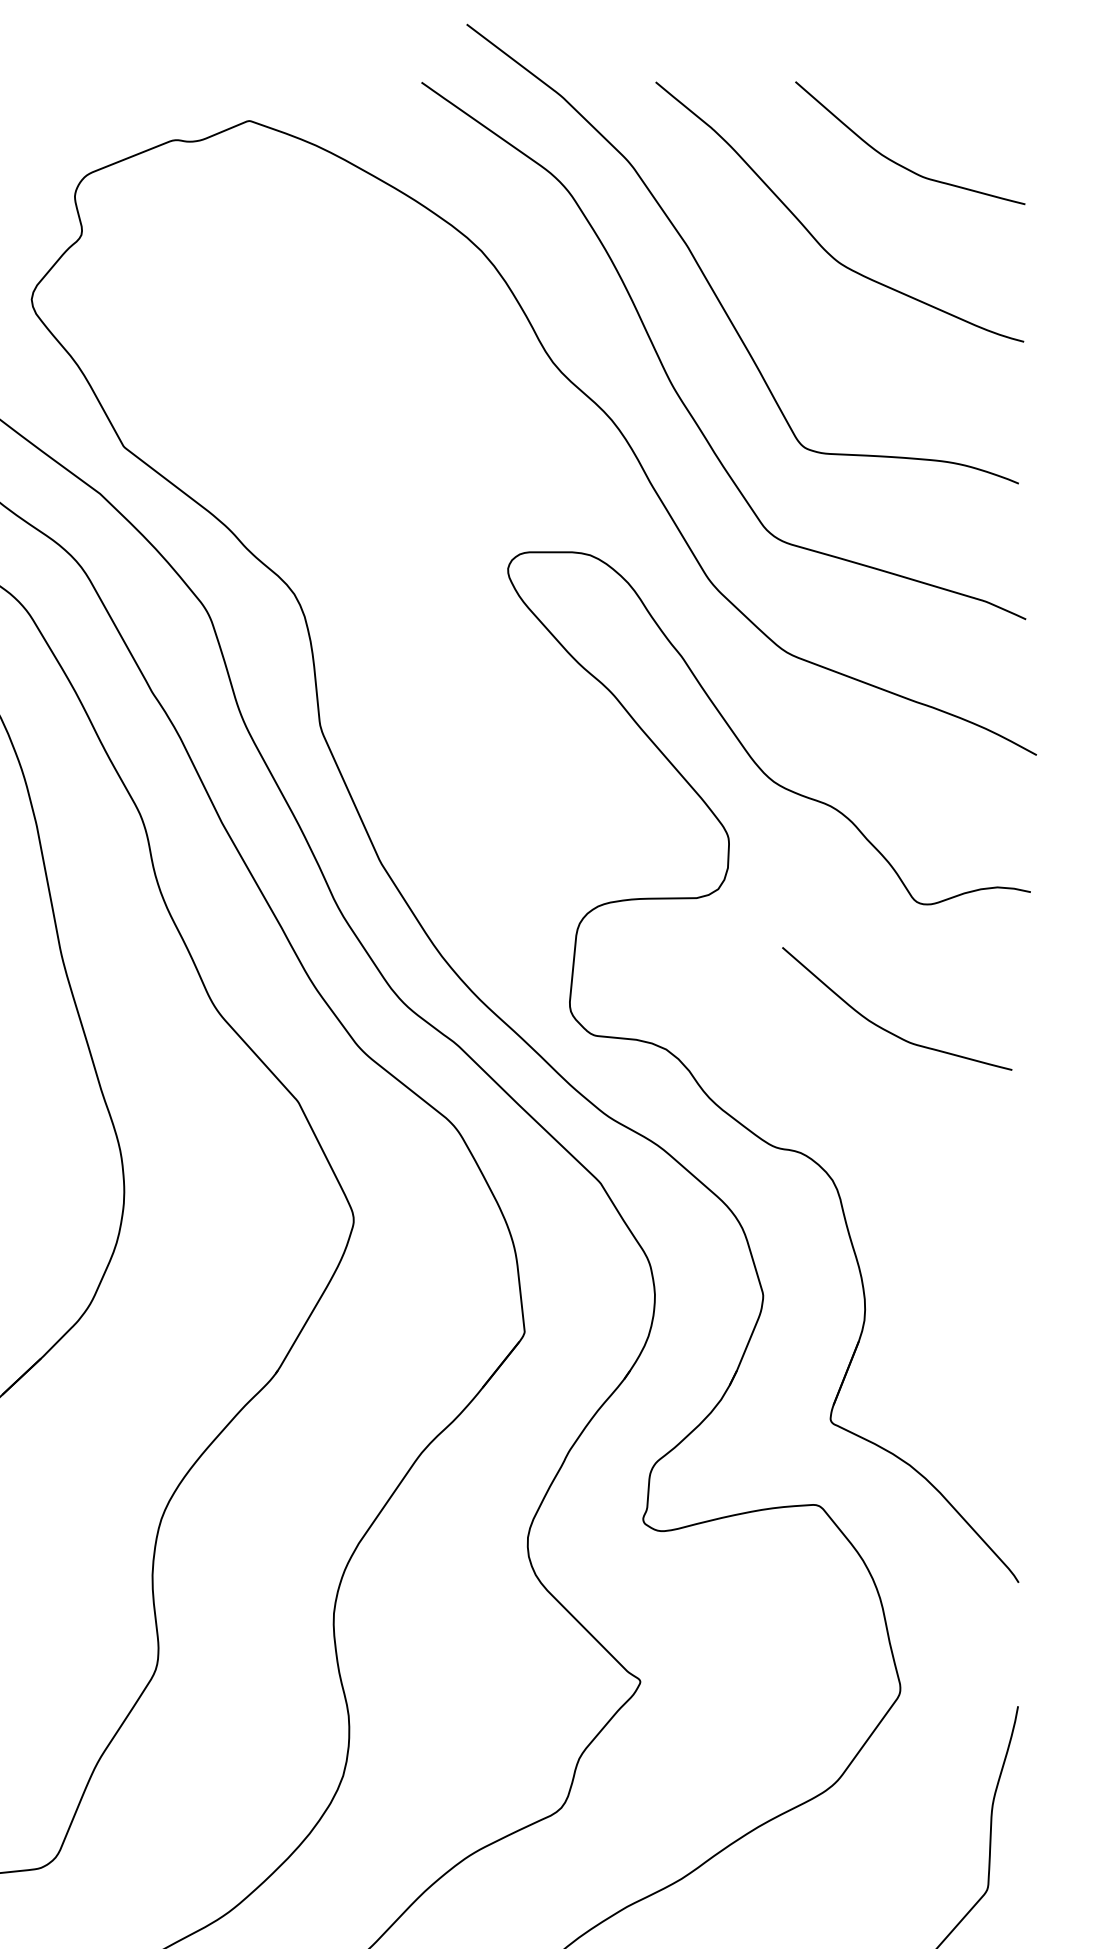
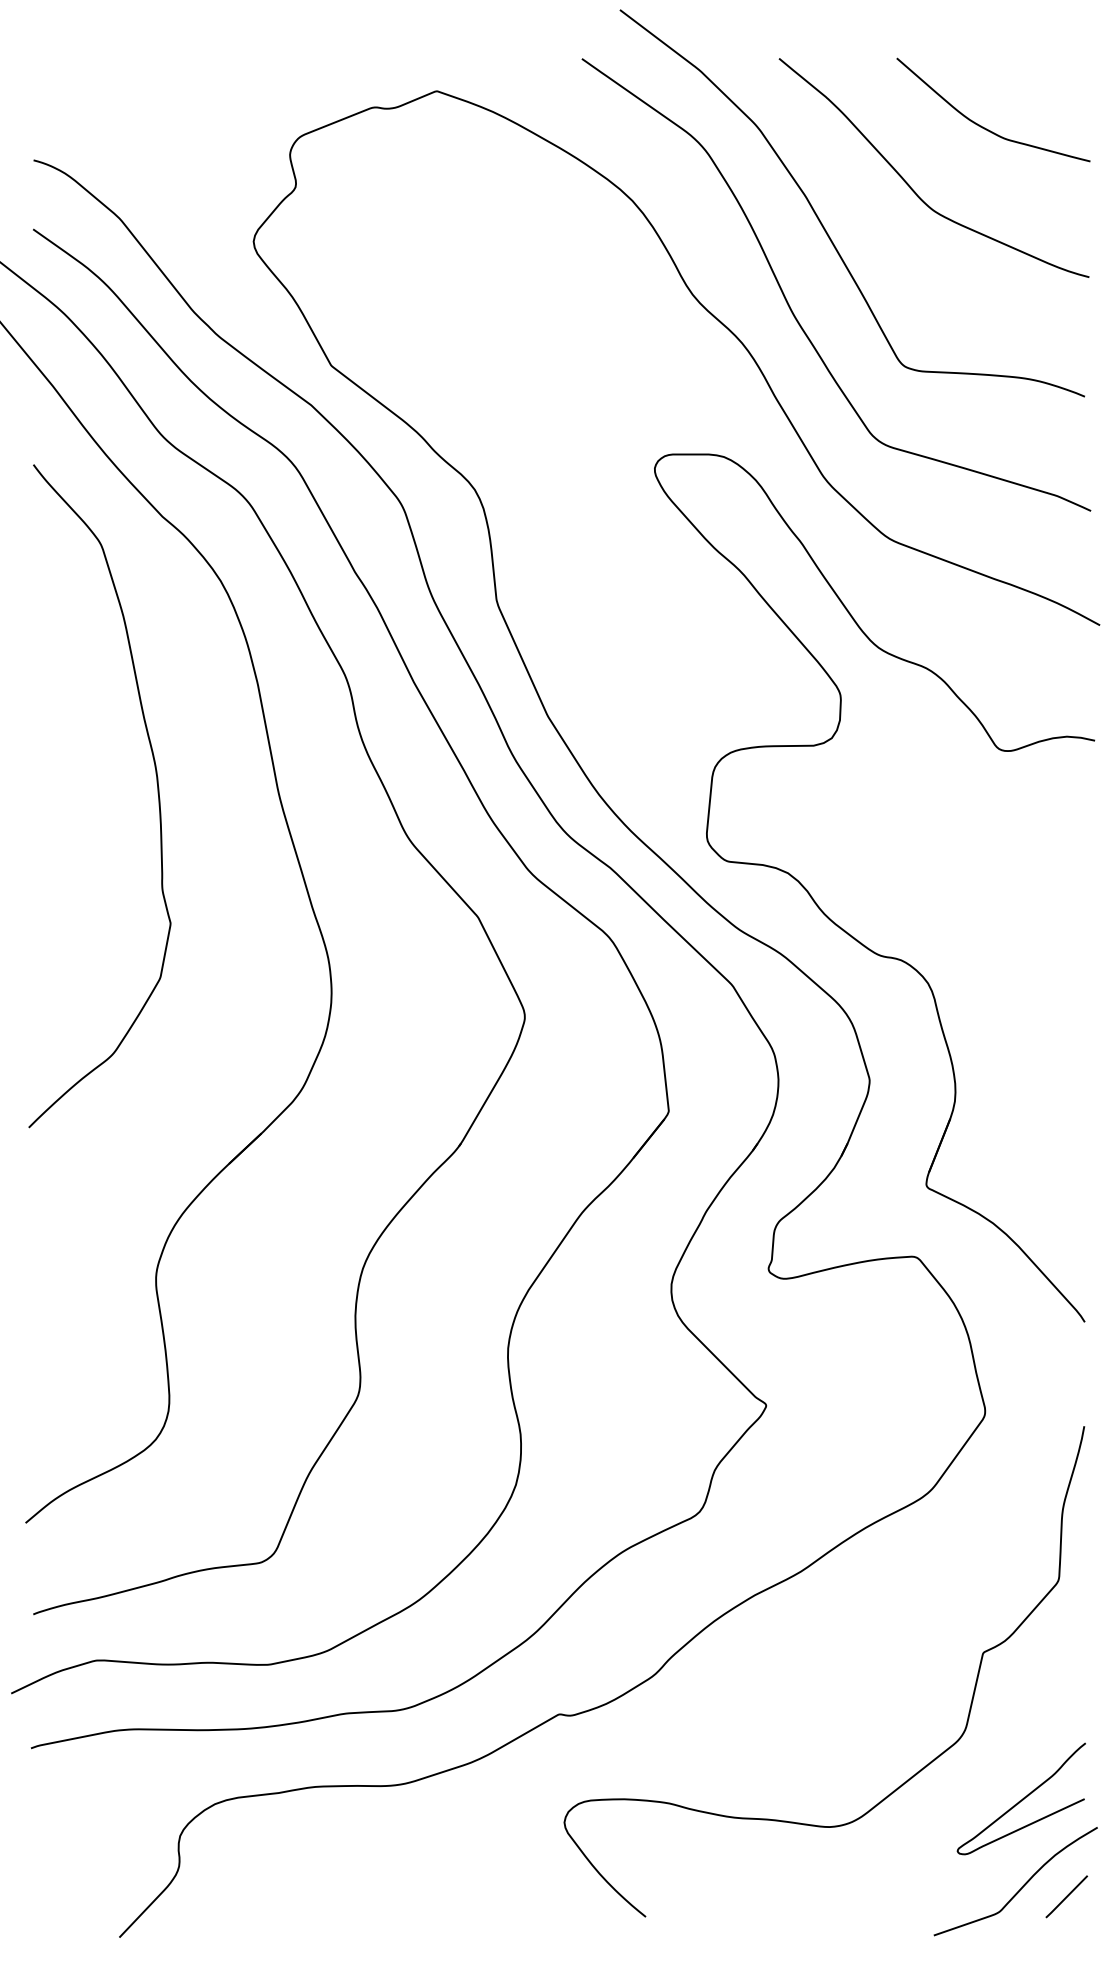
curve: (887, 1029) -> (974, 856), removed

